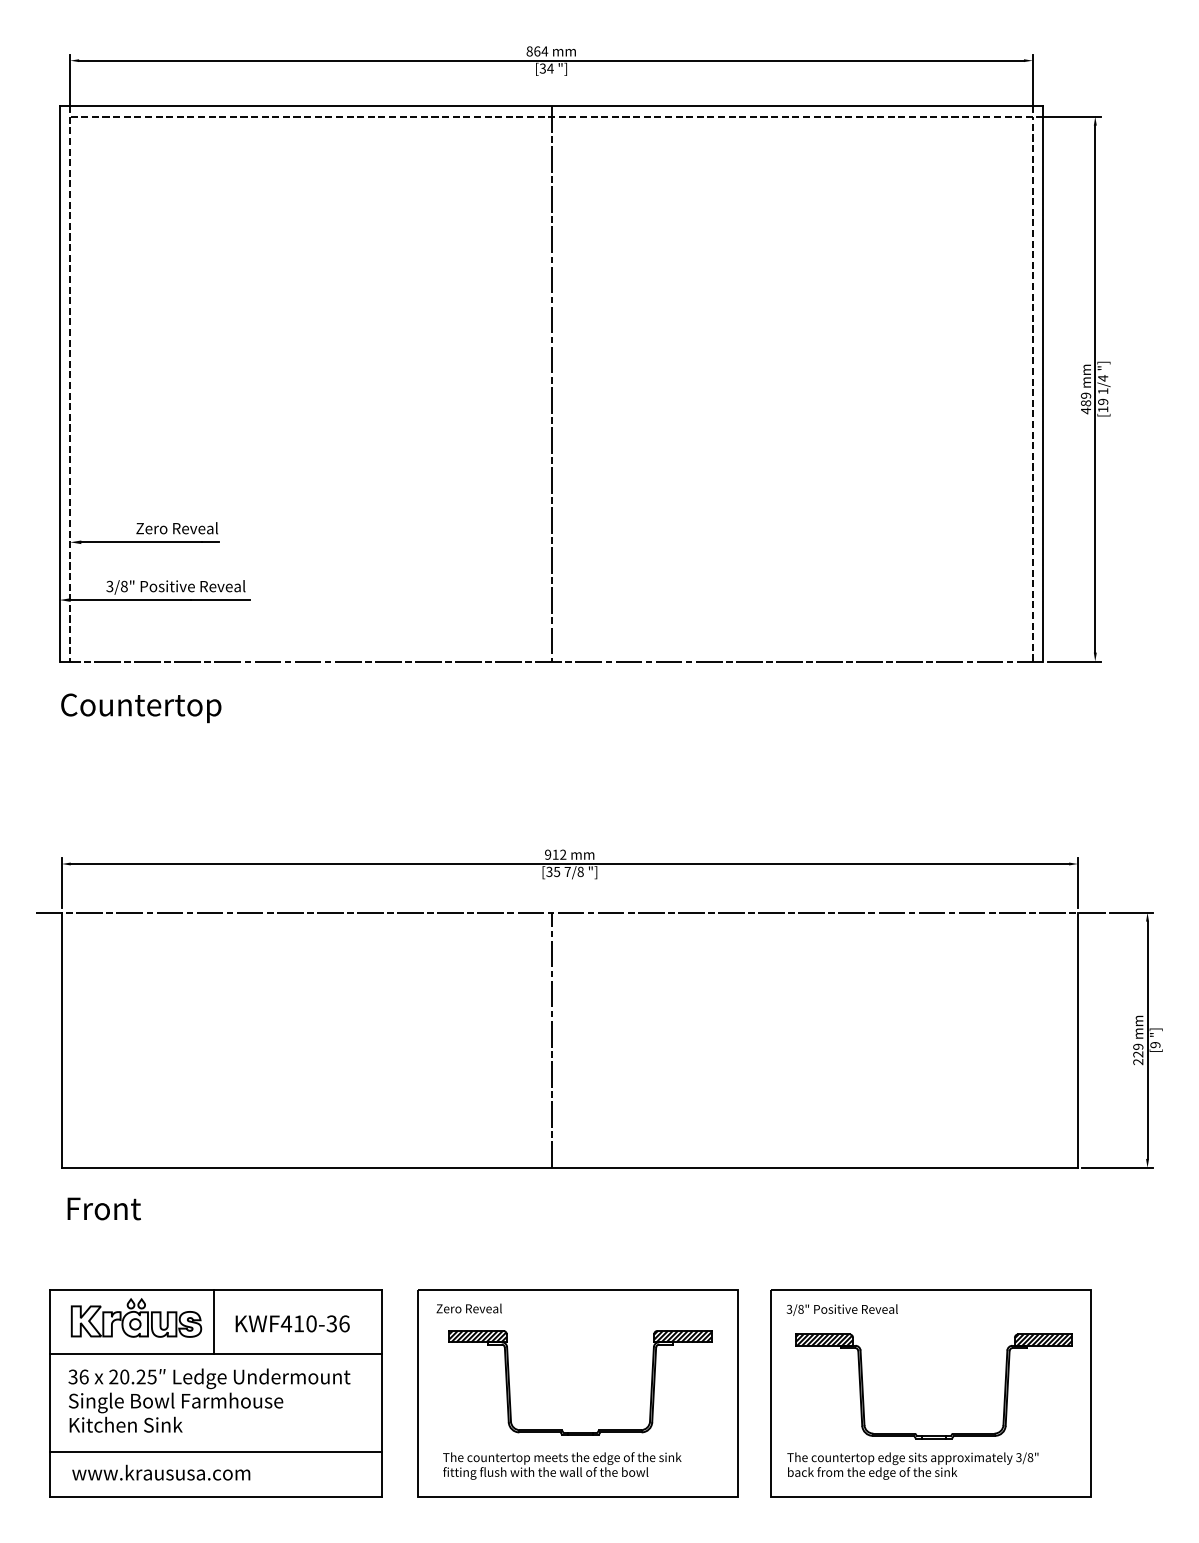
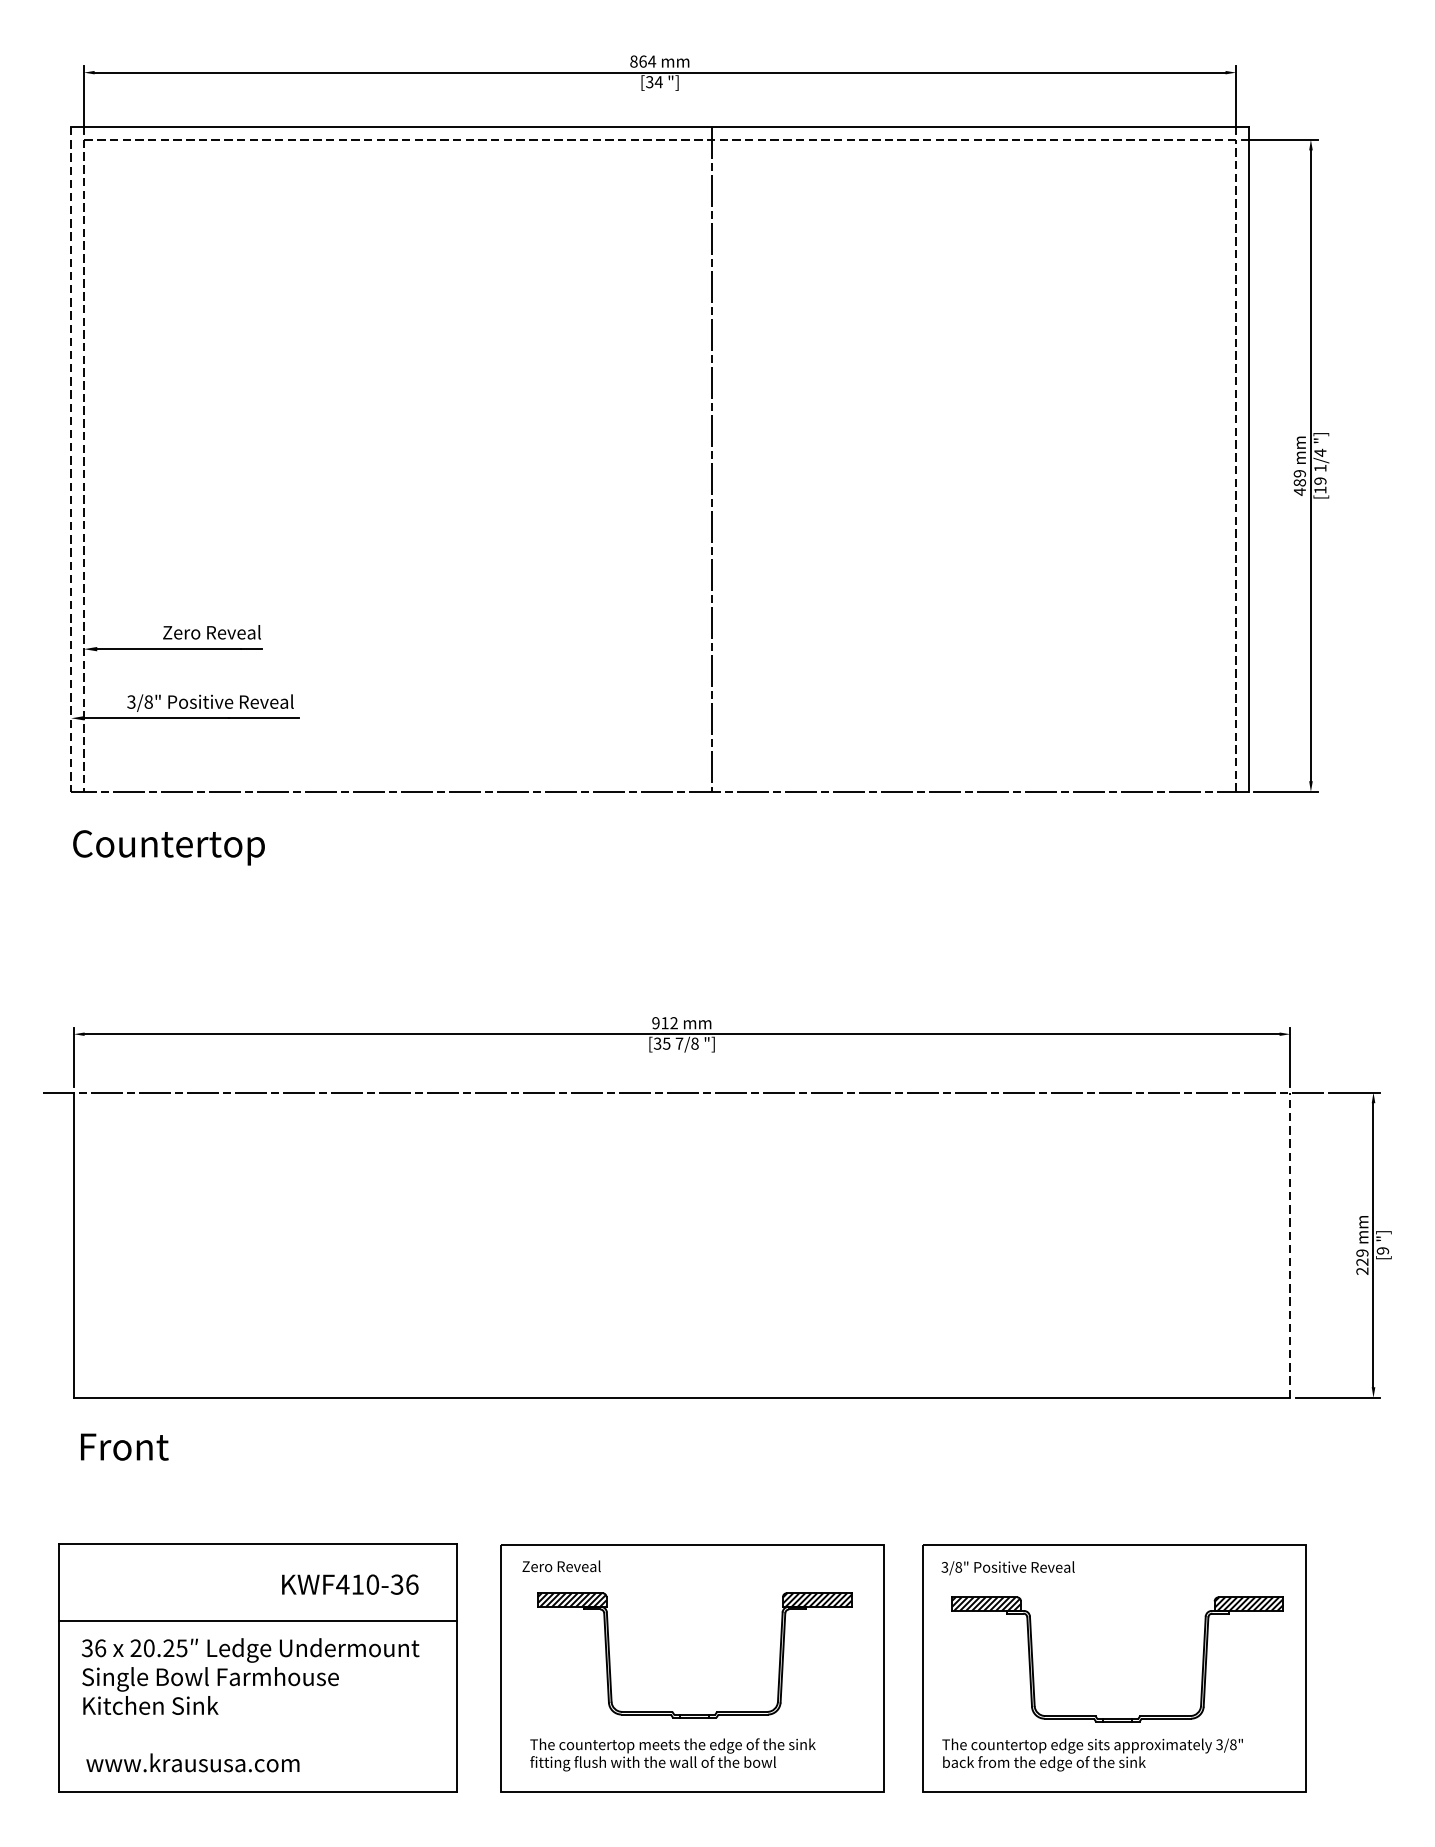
line: (59, 383) -> (71, 459), solid -> dashed
line: (551, 383) -> (711, 459), moved
line: (551, 1039) -> (660, 1244), removed
line: (1077, 1040) -> (1289, 1245), solid -> dashed
part: (136, 1317) -> (163, 1577), removed
line: (213, 1321) -> (255, 1581), removed
line: (215, 1451) -> (257, 1737), removed

